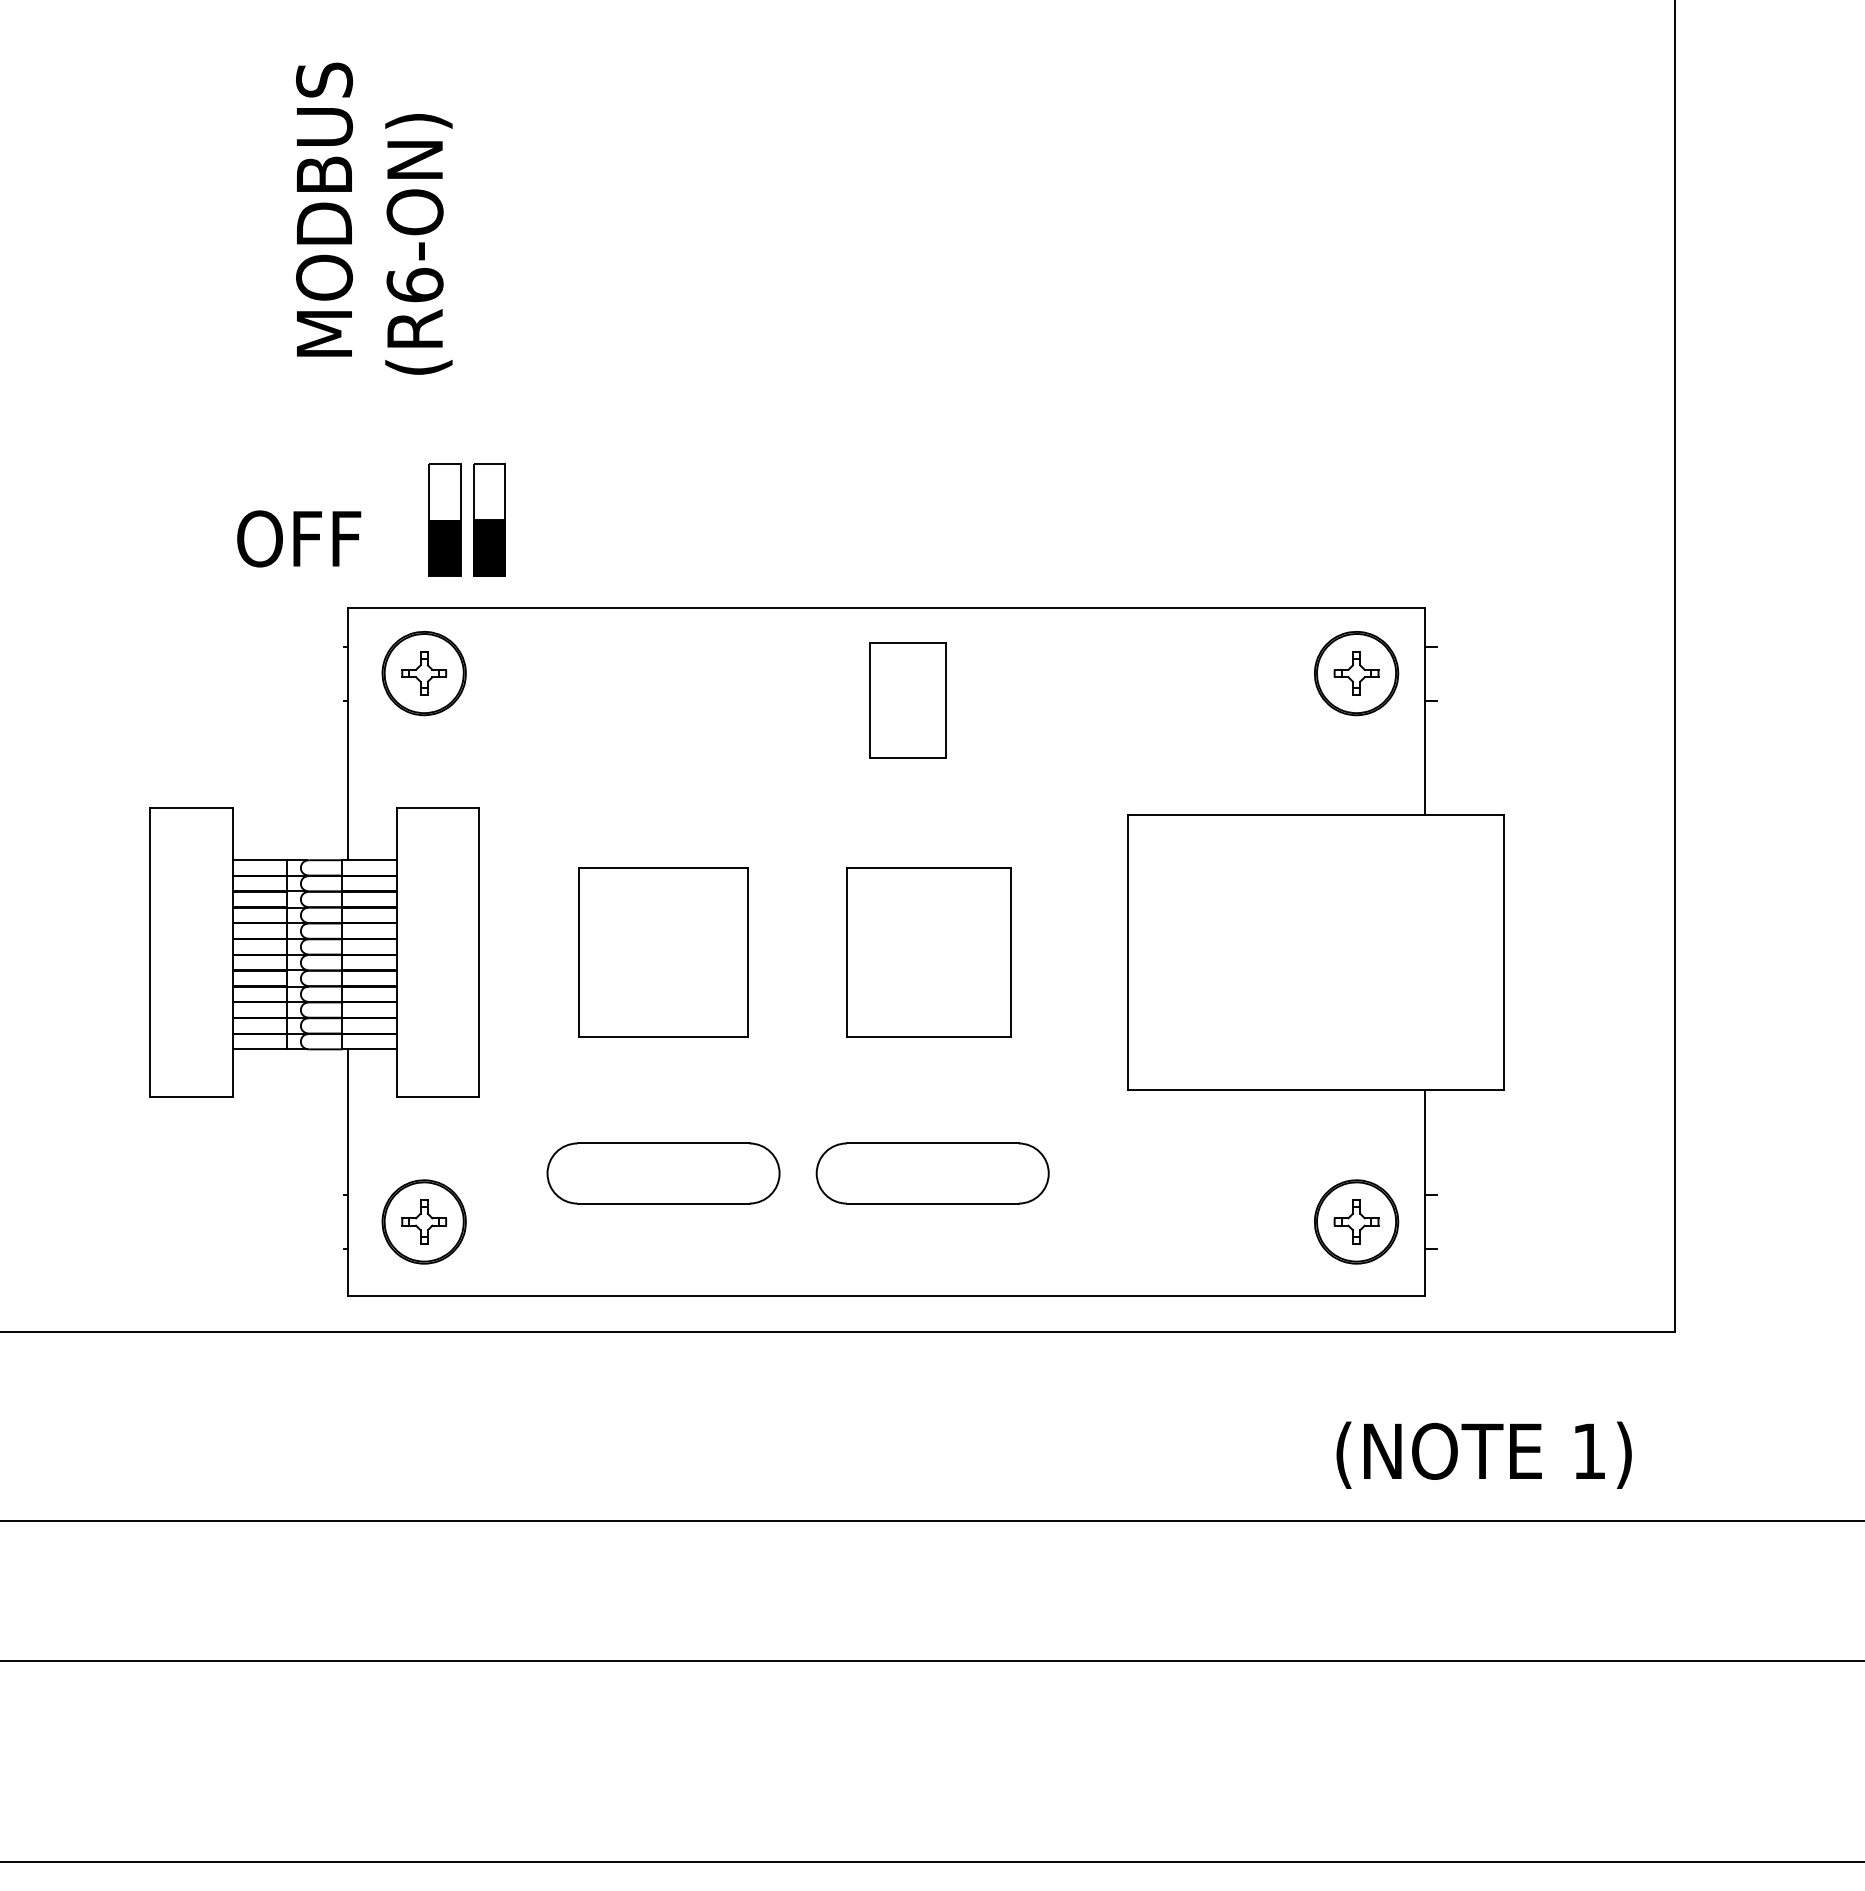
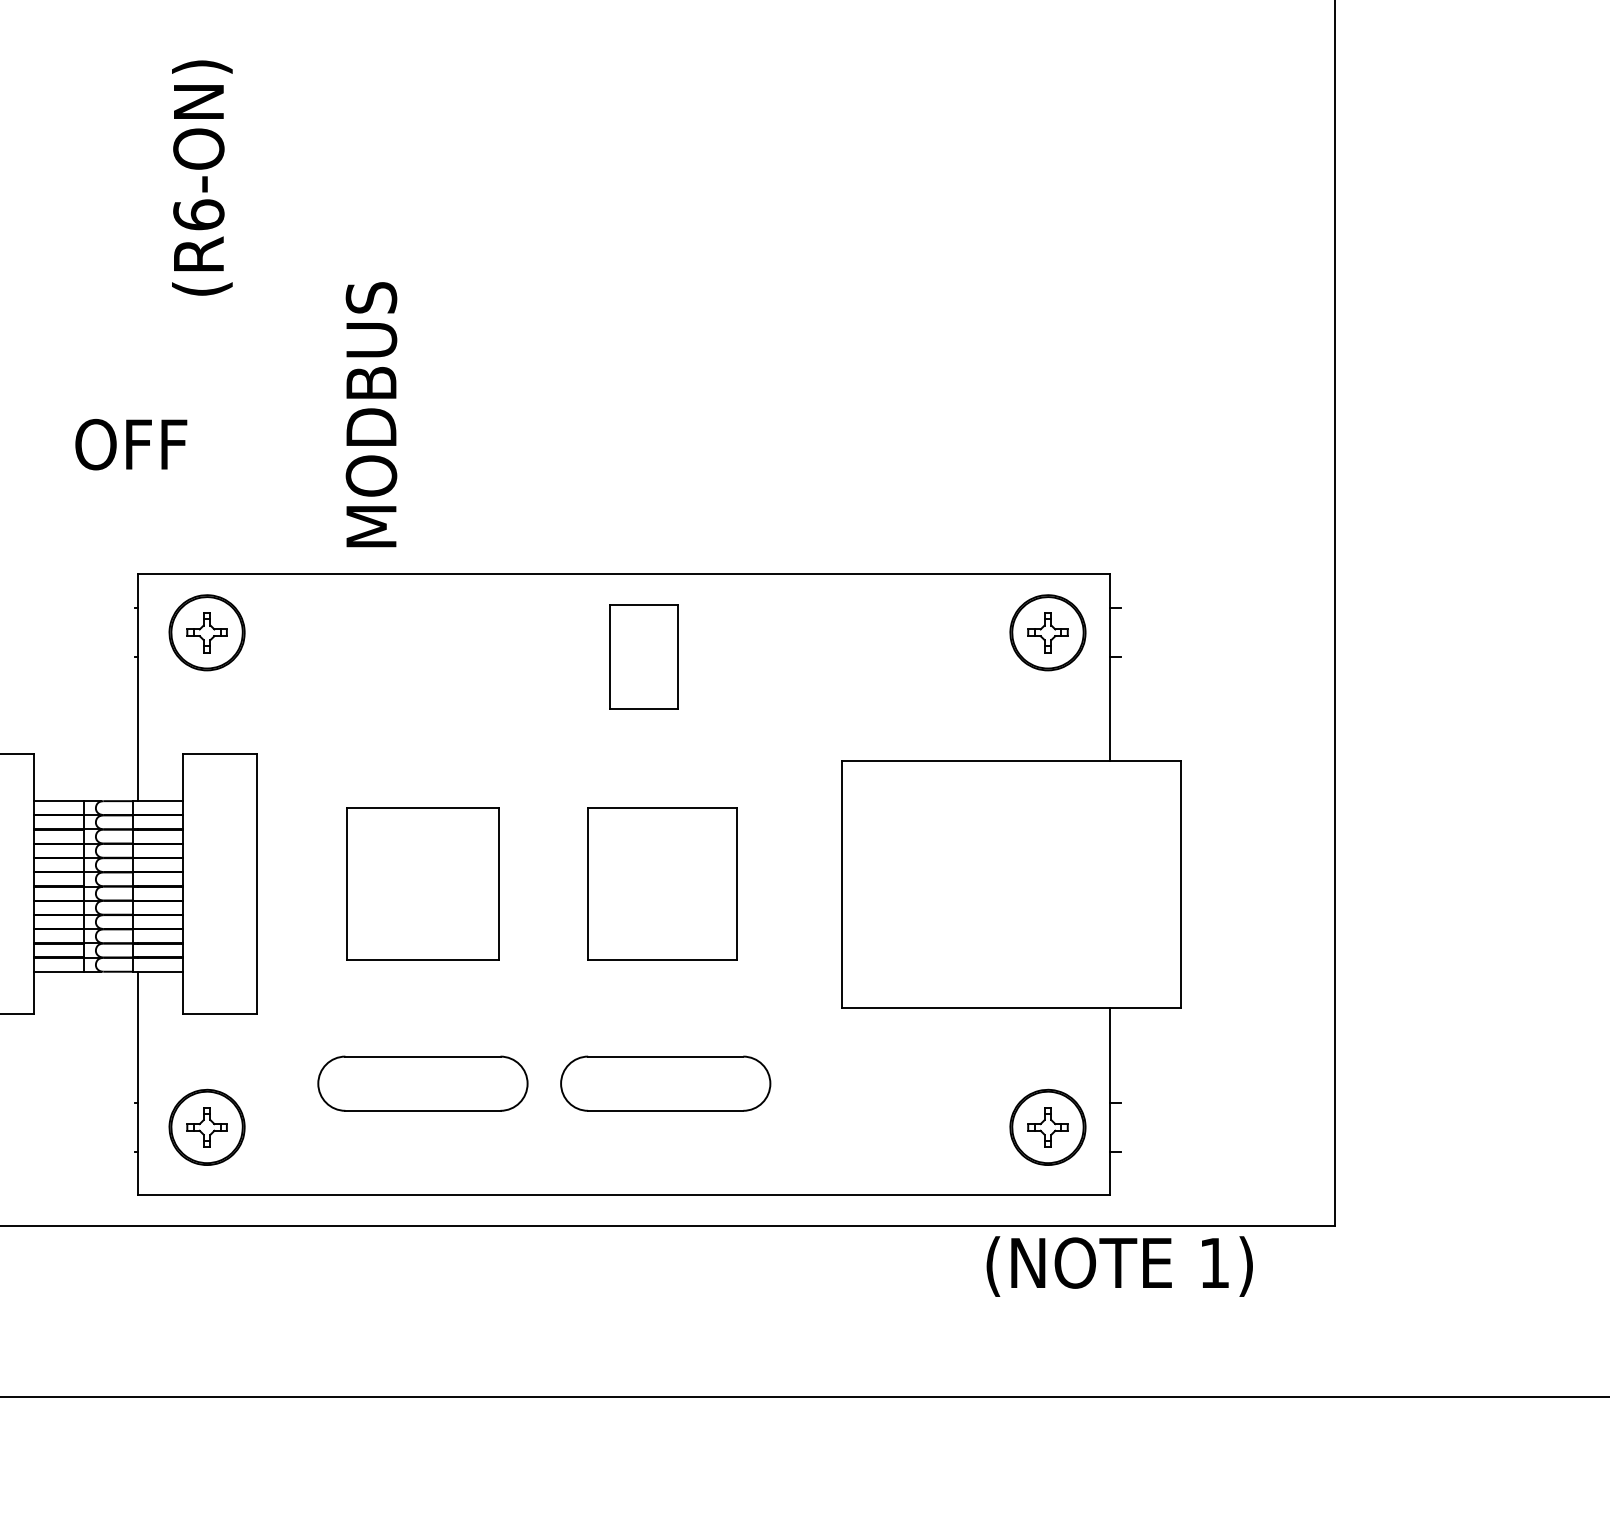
text: (324, 209) -> (371, 414), moved
text: (418, 244) -> (201, 178), moved
part: (466, 519) -> (245, 493), removed
text: (299, 538) -> (131, 444), moved
text: (1483, 1454) -> (1119, 1265), moved

